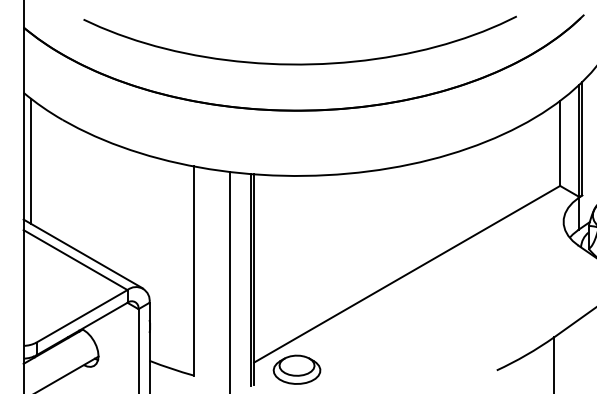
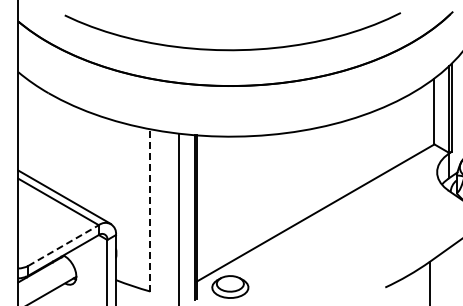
line: (30, 160) -> (23, 124), removed
line: (194, 269) -> (150, 209), solid -> dashed
line: (81, 316) -> (63, 245), solid -> dashed

